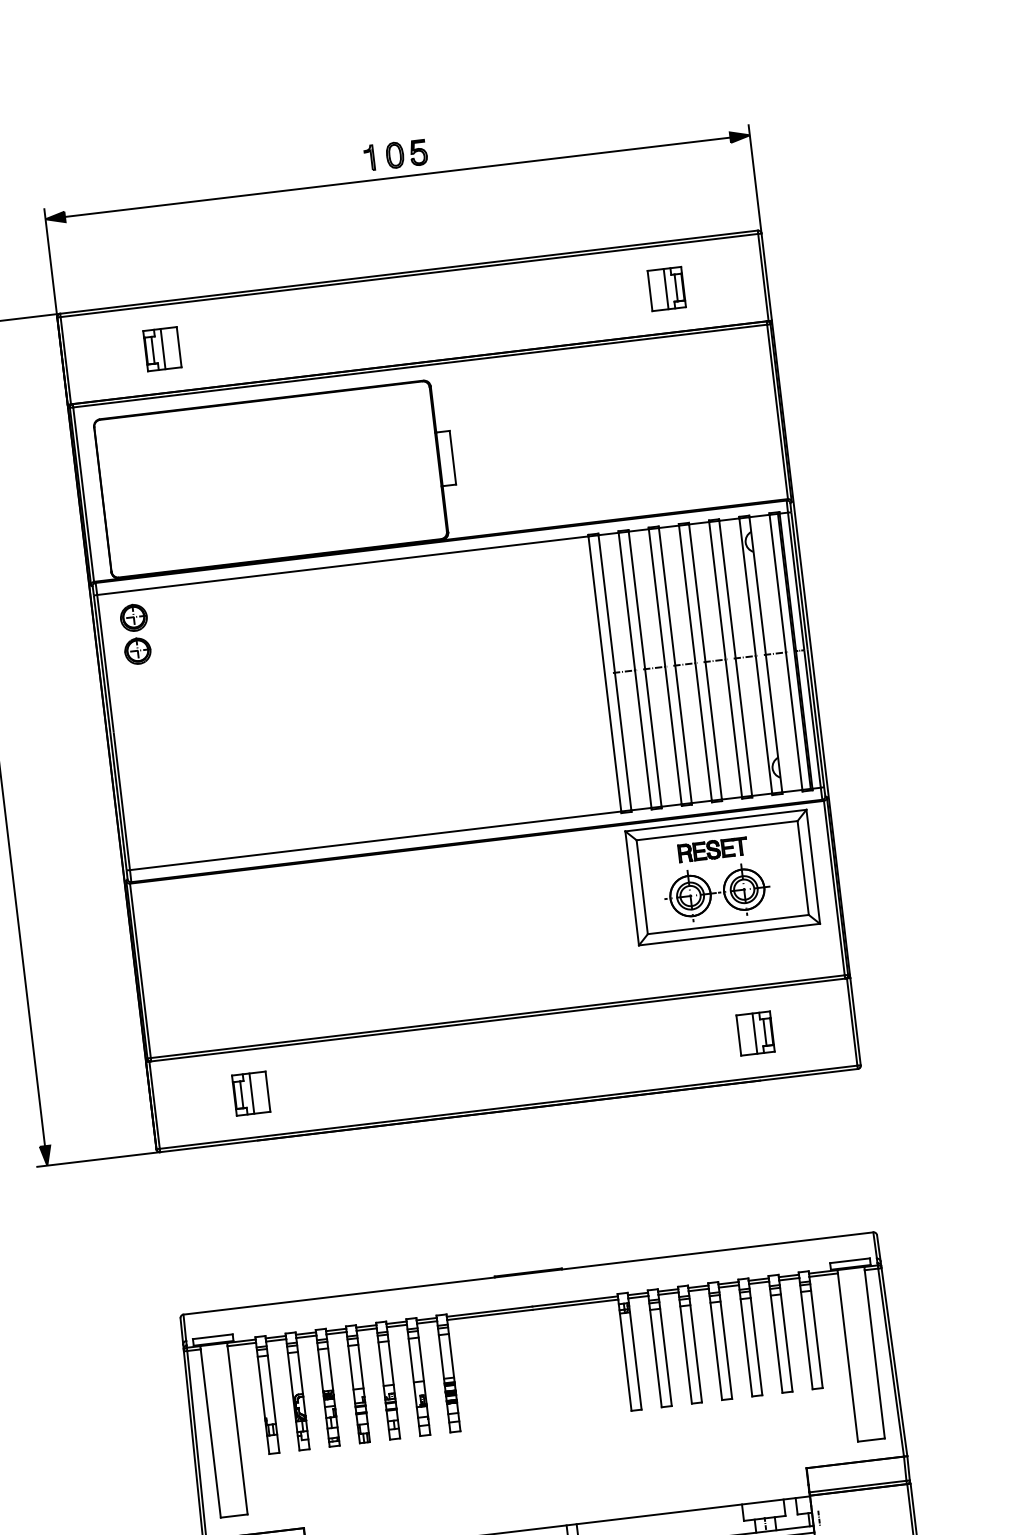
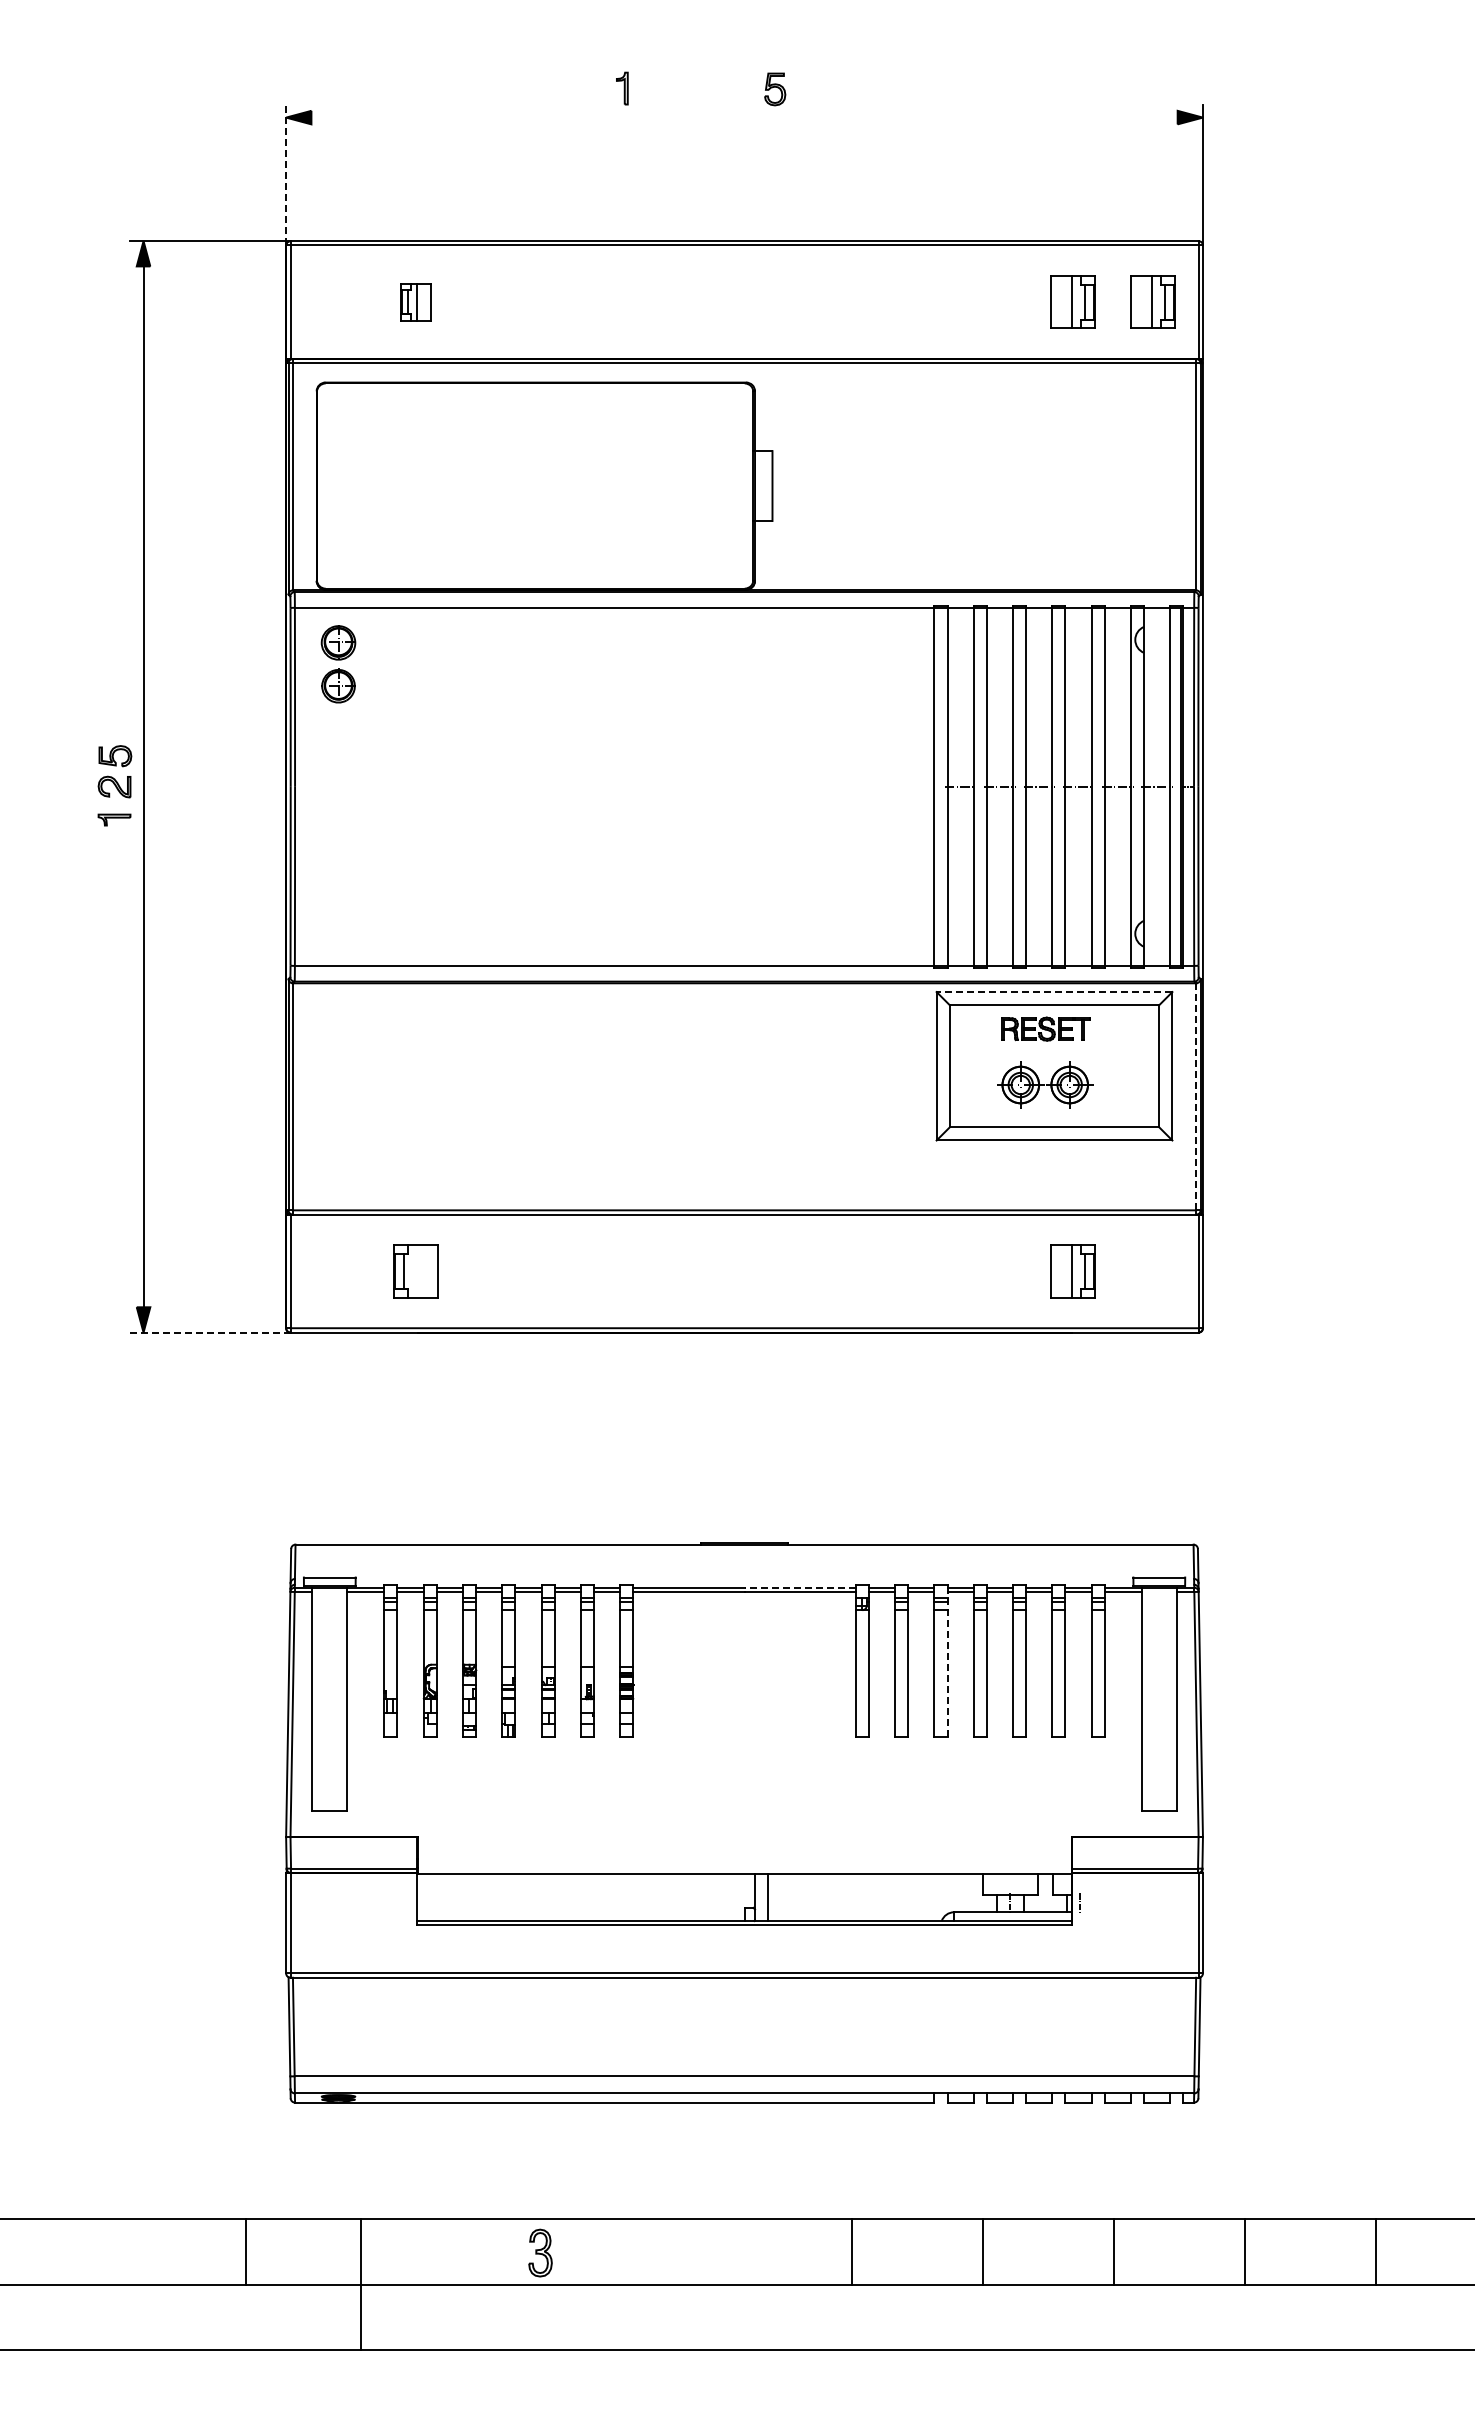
part: (395, 154) -> (744, 88), removed
part: (369, 157) -> (622, 88), moved
line: (397, 177) -> (744, 117), removed
line: (51, 262) -> (286, 174), solid -> dashed
part: (727, 281) -> (1152, 301), added
part: (161, 348) -> (415, 301), size x0.7
line: (715, 820) -> (1054, 992), solid -> dashed
line: (834, 887) -> (1196, 1096), solid -> dashed
part: (716, 892) -> (1044, 1084), size x0.7
line: (252, 1093) -> (417, 1271), removed
line: (97, 1159) -> (209, 1332), solid -> dashed
line: (575, 1301) -> (800, 1587), solid -> dashed
line: (695, 1346) -> (947, 1663), solid -> dashed

